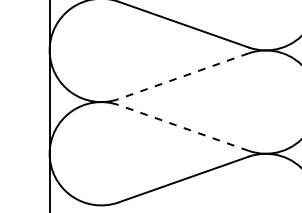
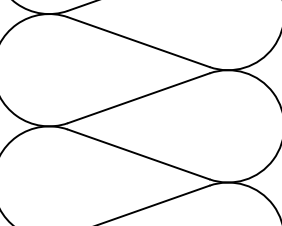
line: (183, 76) -> (138, 98), dashed -> solid
line: (183, 127) -> (138, 153), dashed -> solid

